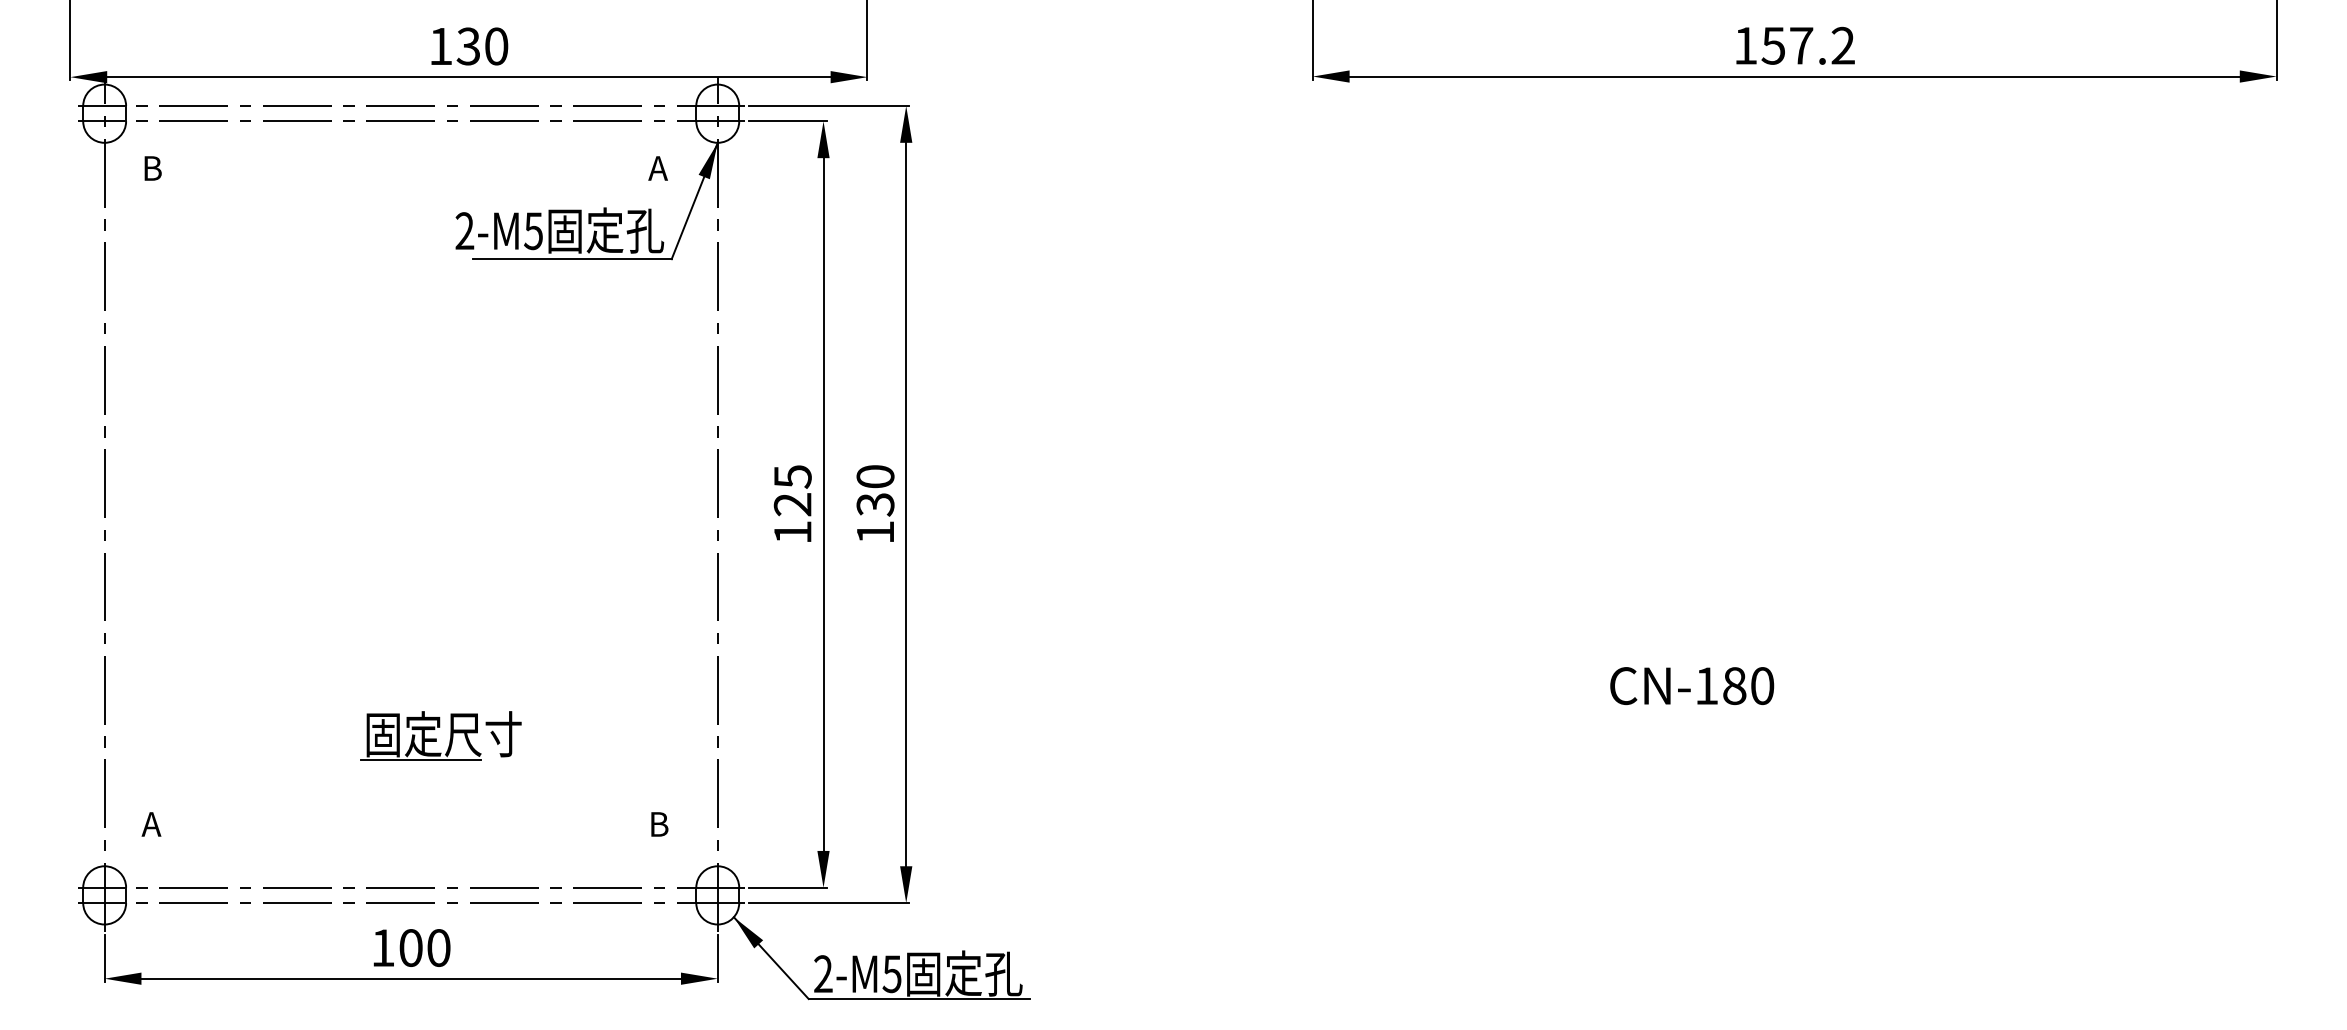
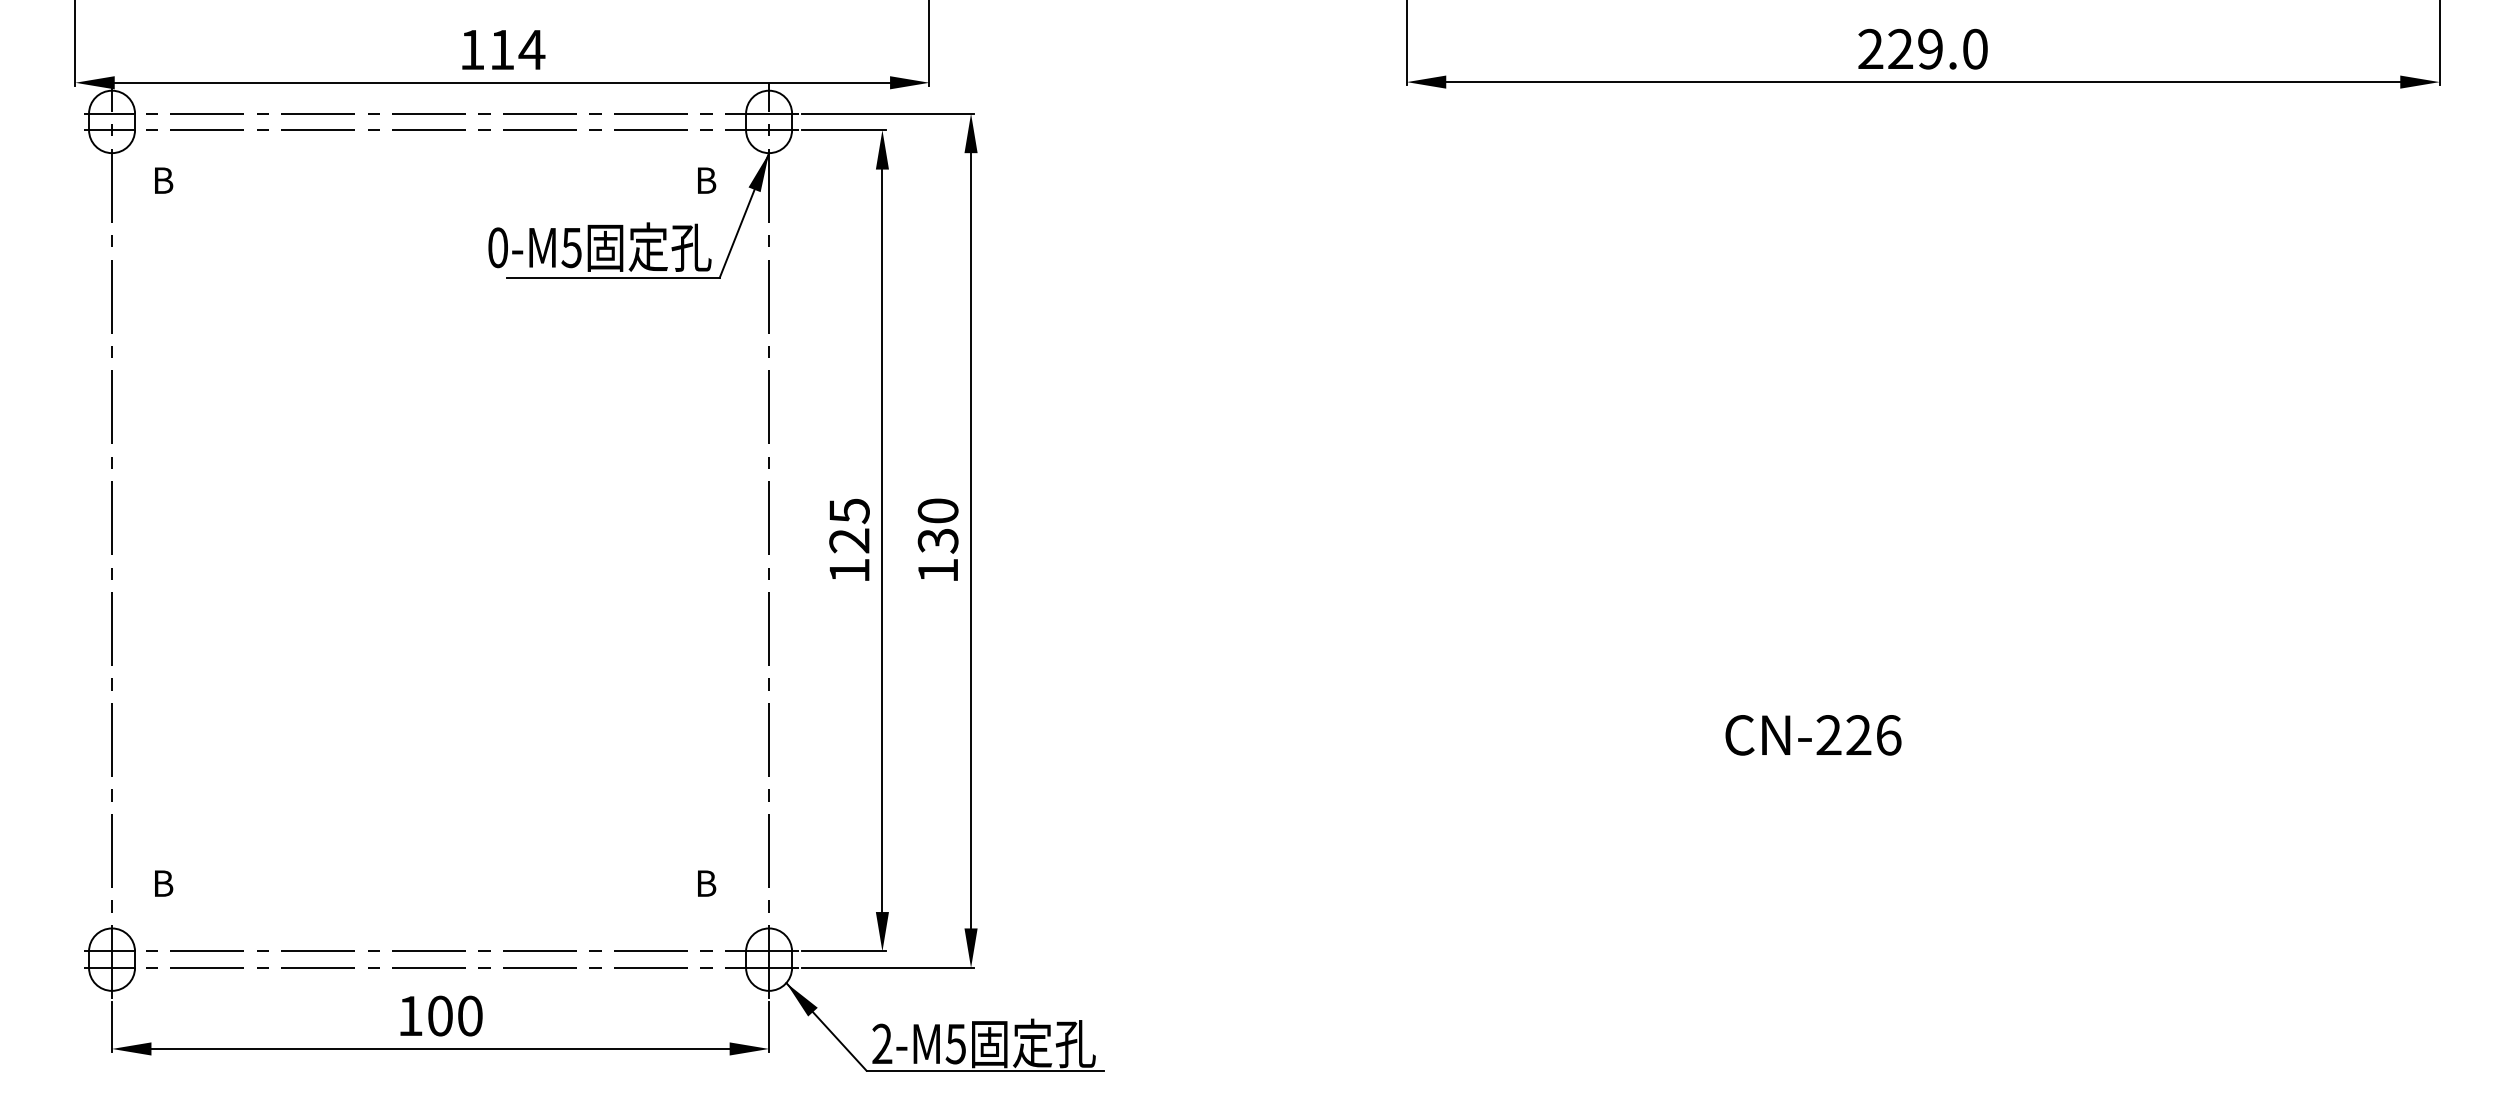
text: (1794, 45) -> (1923, 48), 157.2 -> 229.0
text: (482, 46) -> (516, 49), 130 -> 114
text: (658, 168) -> (705, 180), A -> B
text: (464, 231) -> (497, 248), 2-M5 -> 0-M5
text: (1734, 686) -> (1858, 735), CN-180 -> CN-226
part: (440, 735) -> (471, 788), removed
text: (151, 824) -> (162, 883), A -> B

